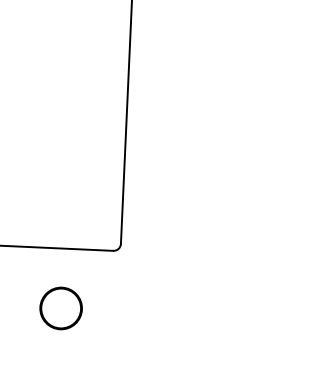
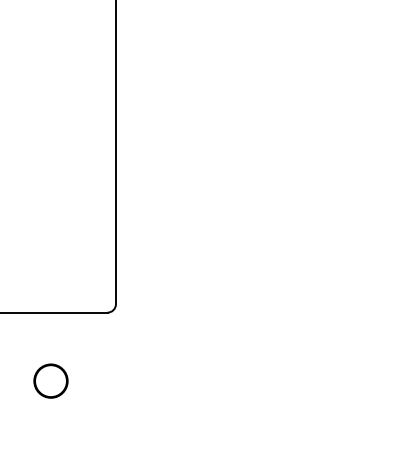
circle: (60, 307) -> (50, 380), size x0.7

